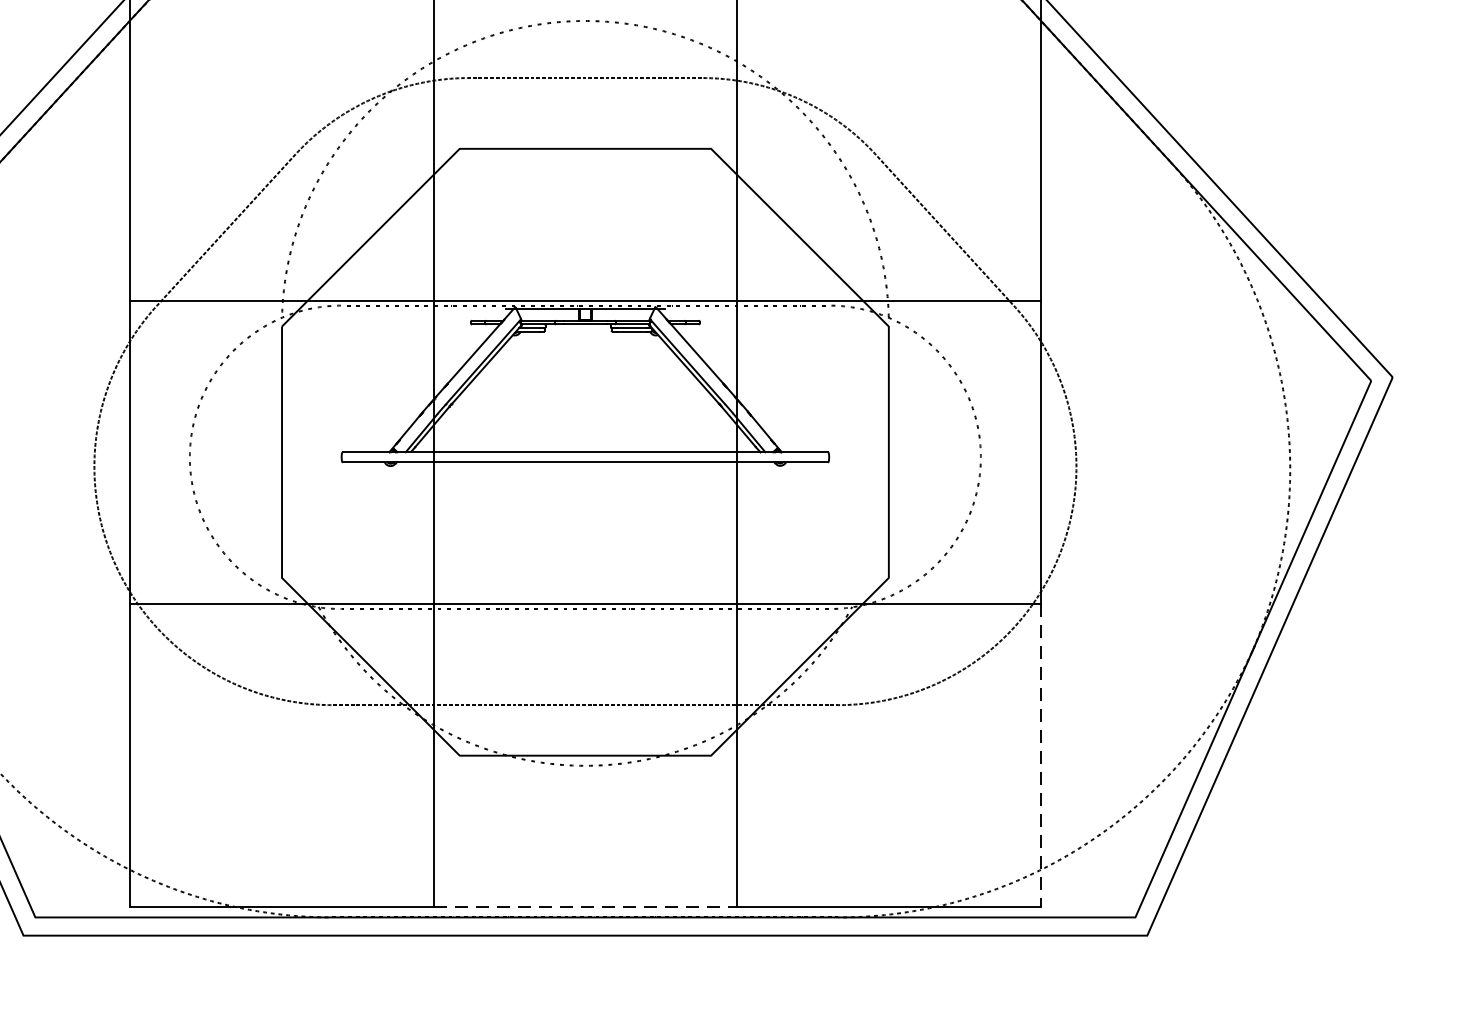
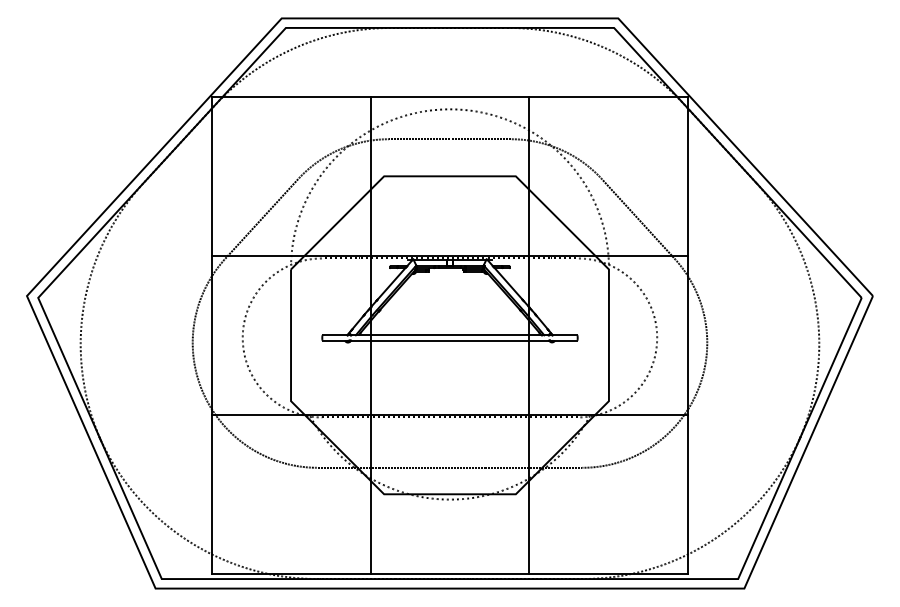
line: (1040, 756) -> (688, 494), dashed -> solid
line: (586, 906) -> (450, 573), dashed -> solid

